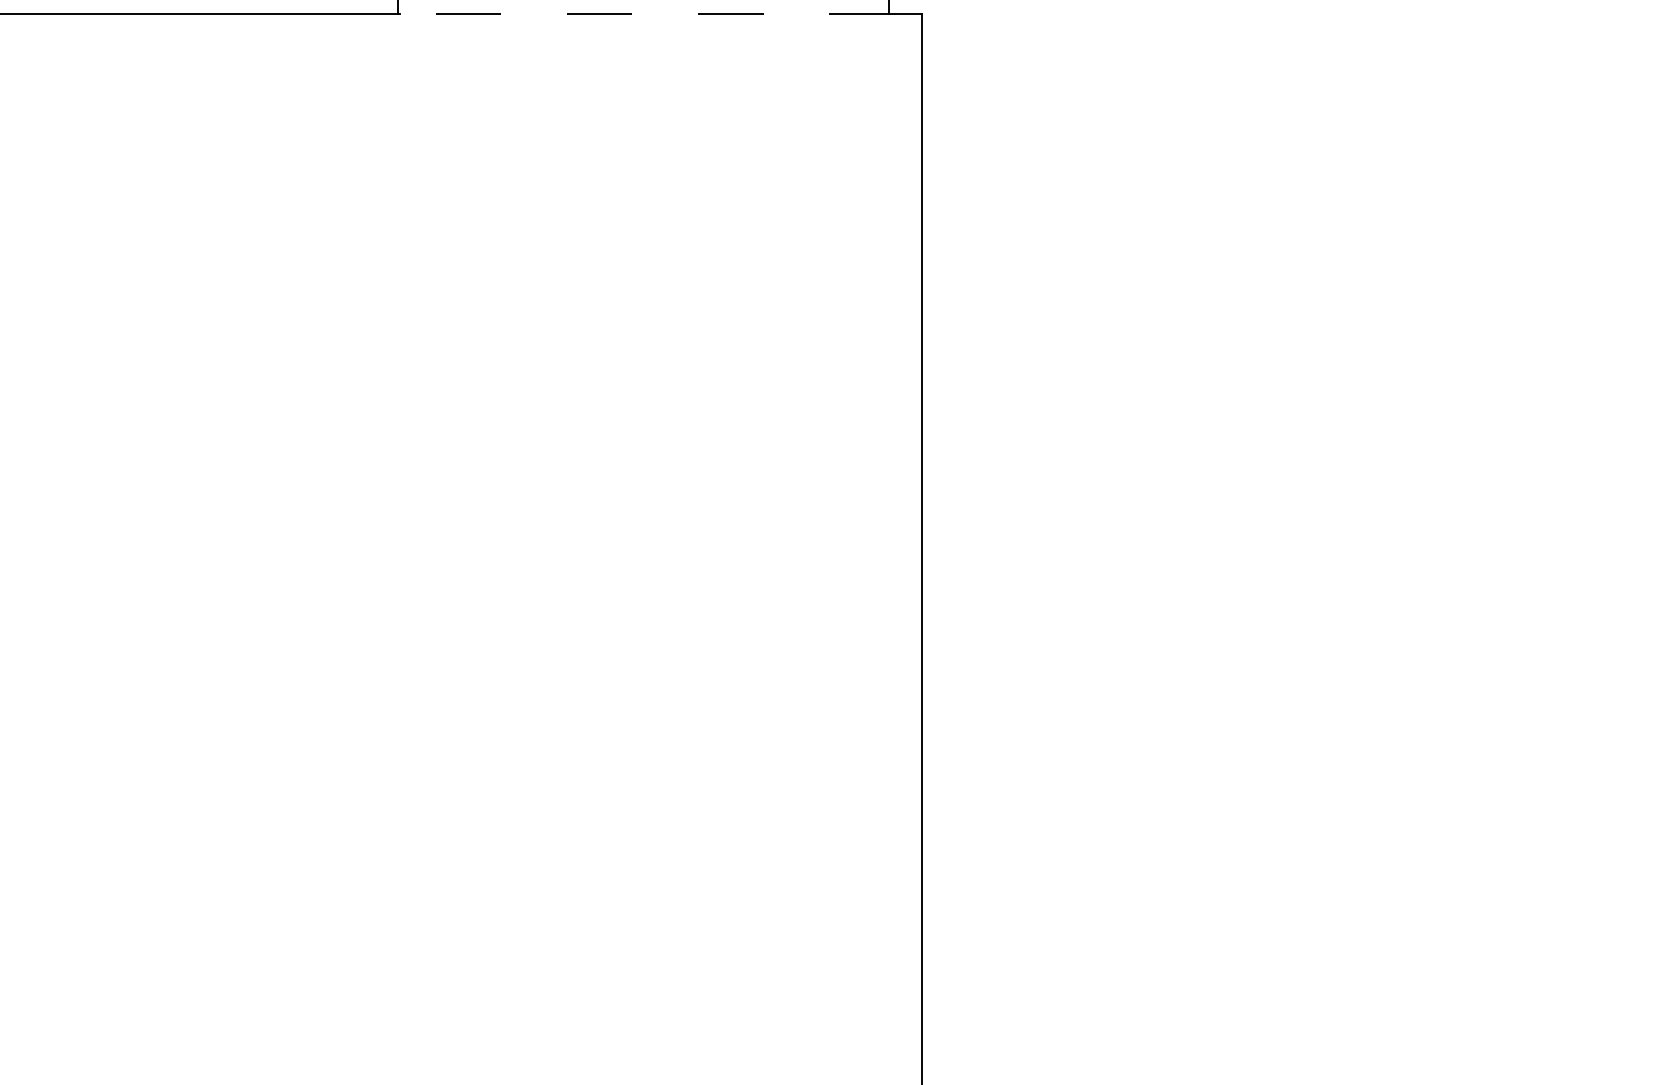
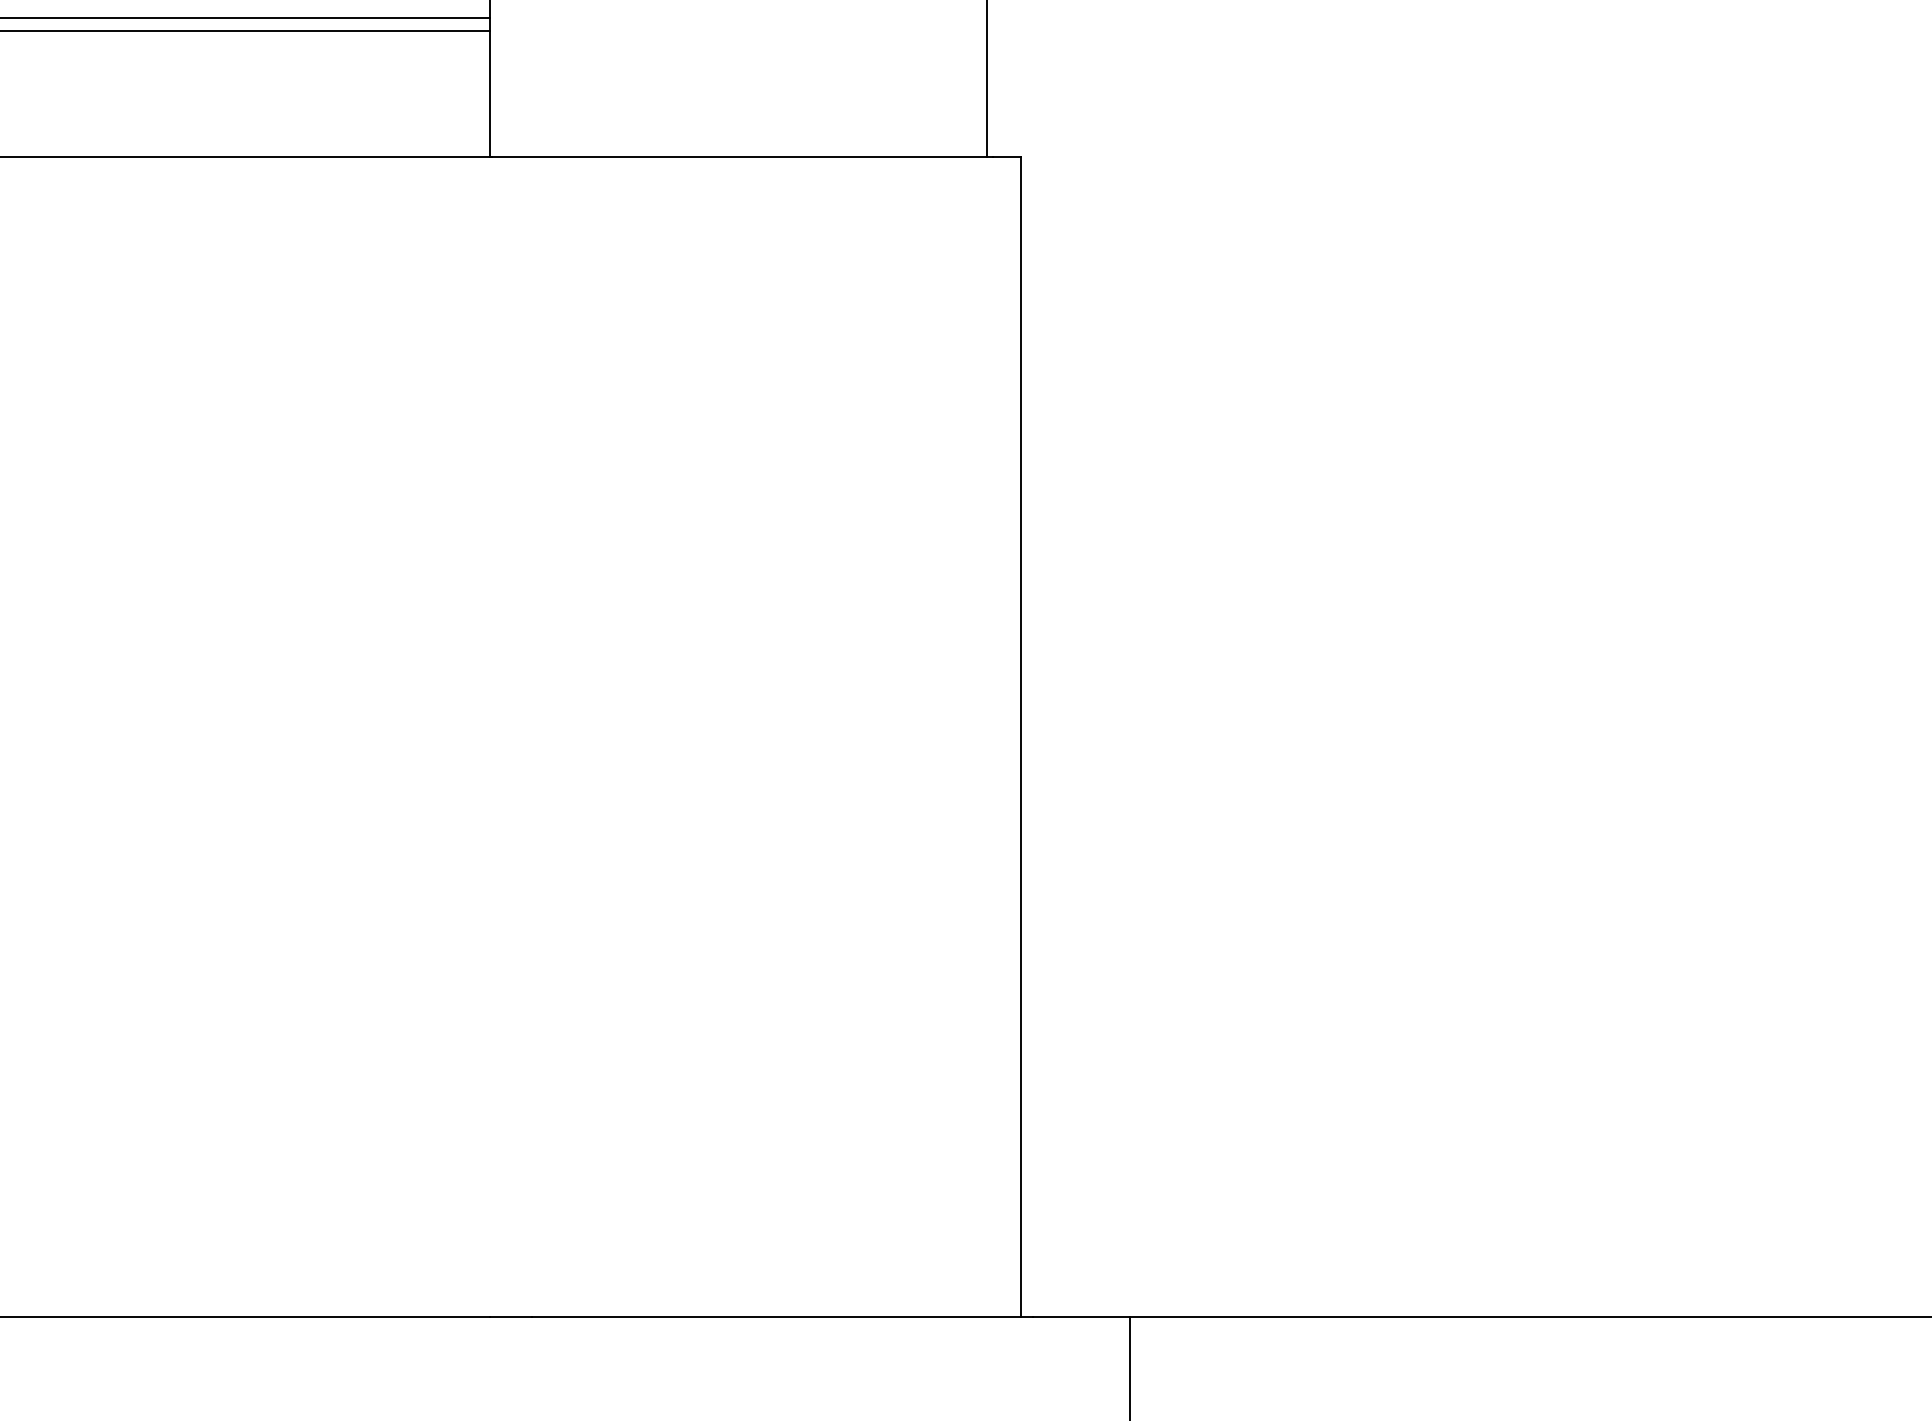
line: (647, 14) -> (742, 157), dashed -> solid

